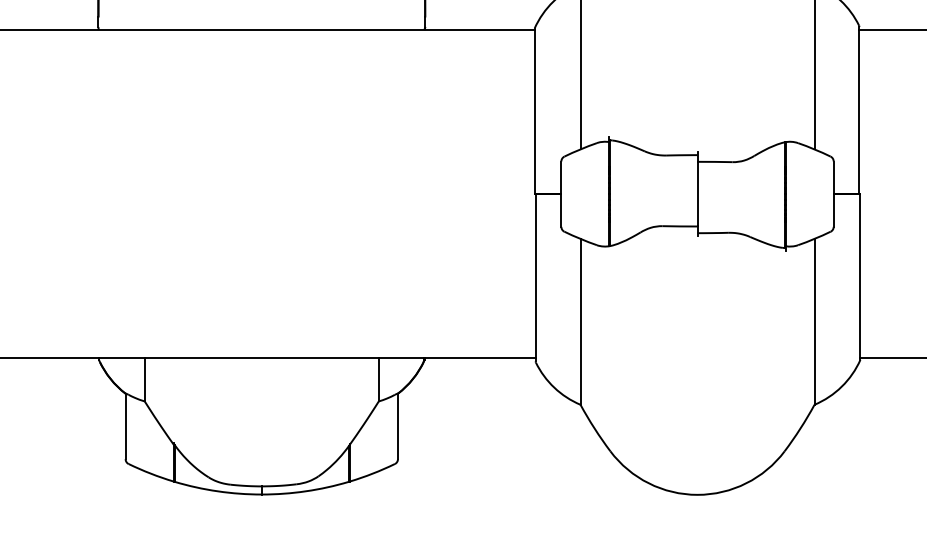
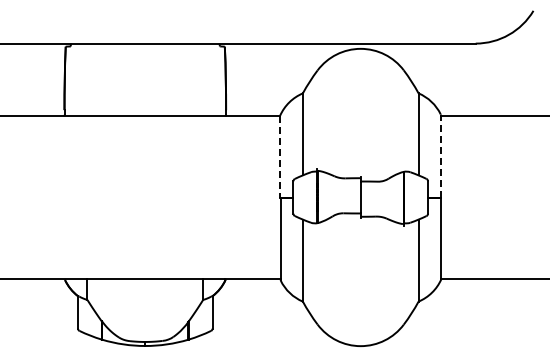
line: (858, 109) -> (440, 155), solid -> dashed
line: (535, 111) -> (280, 156), solid -> dashed

